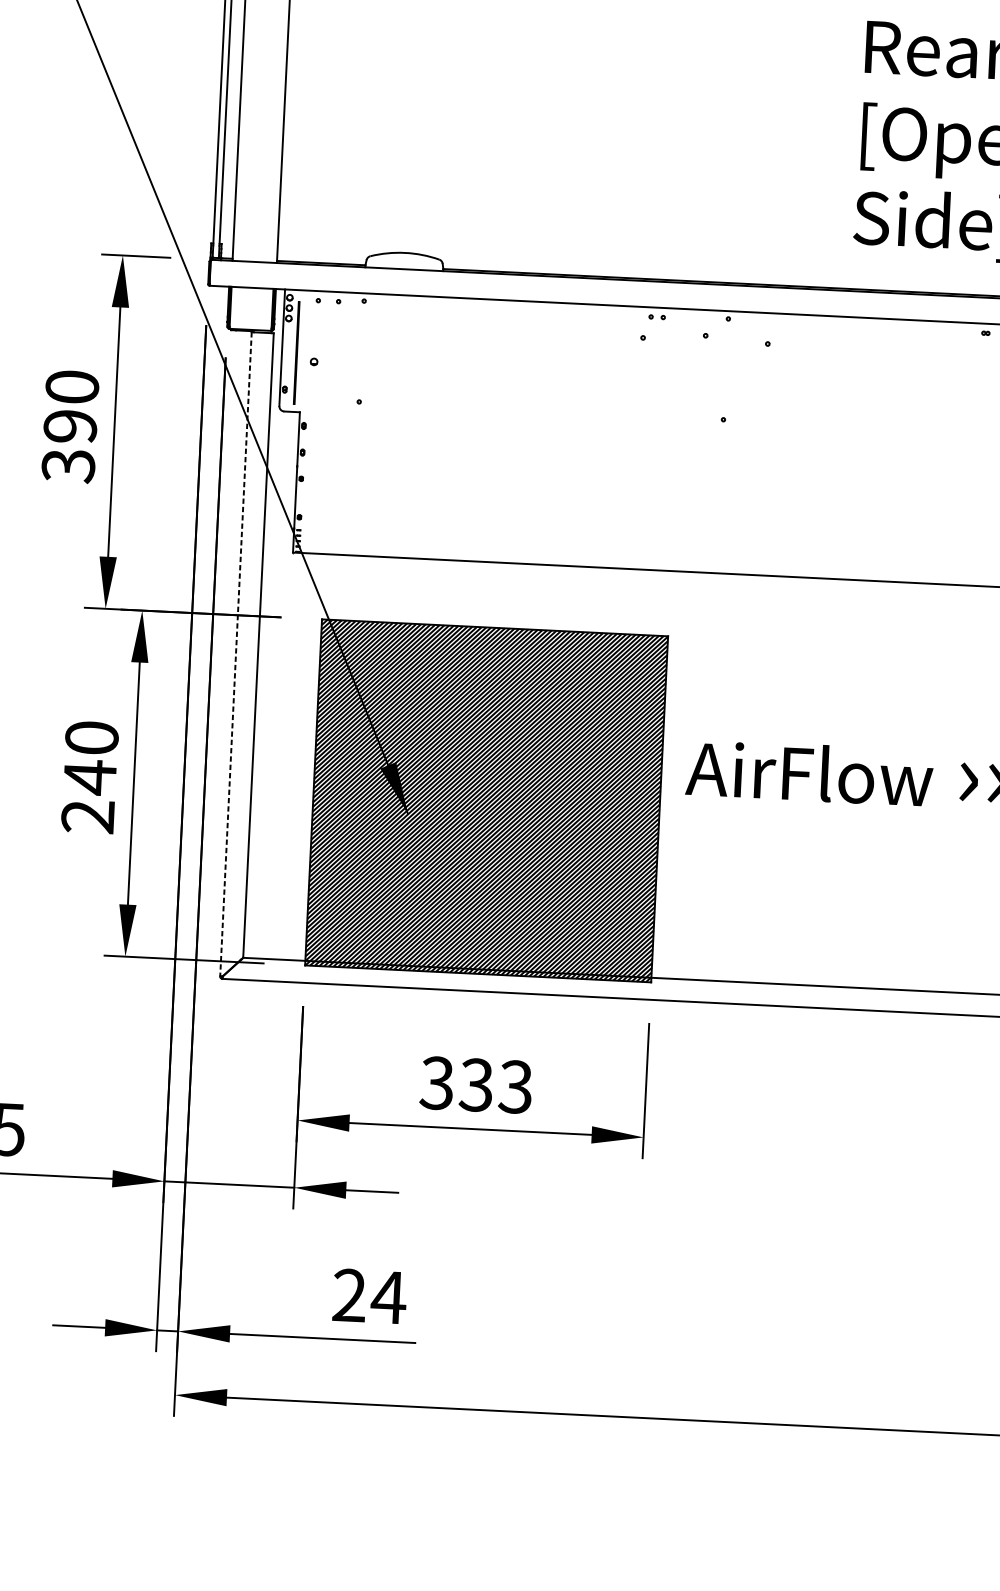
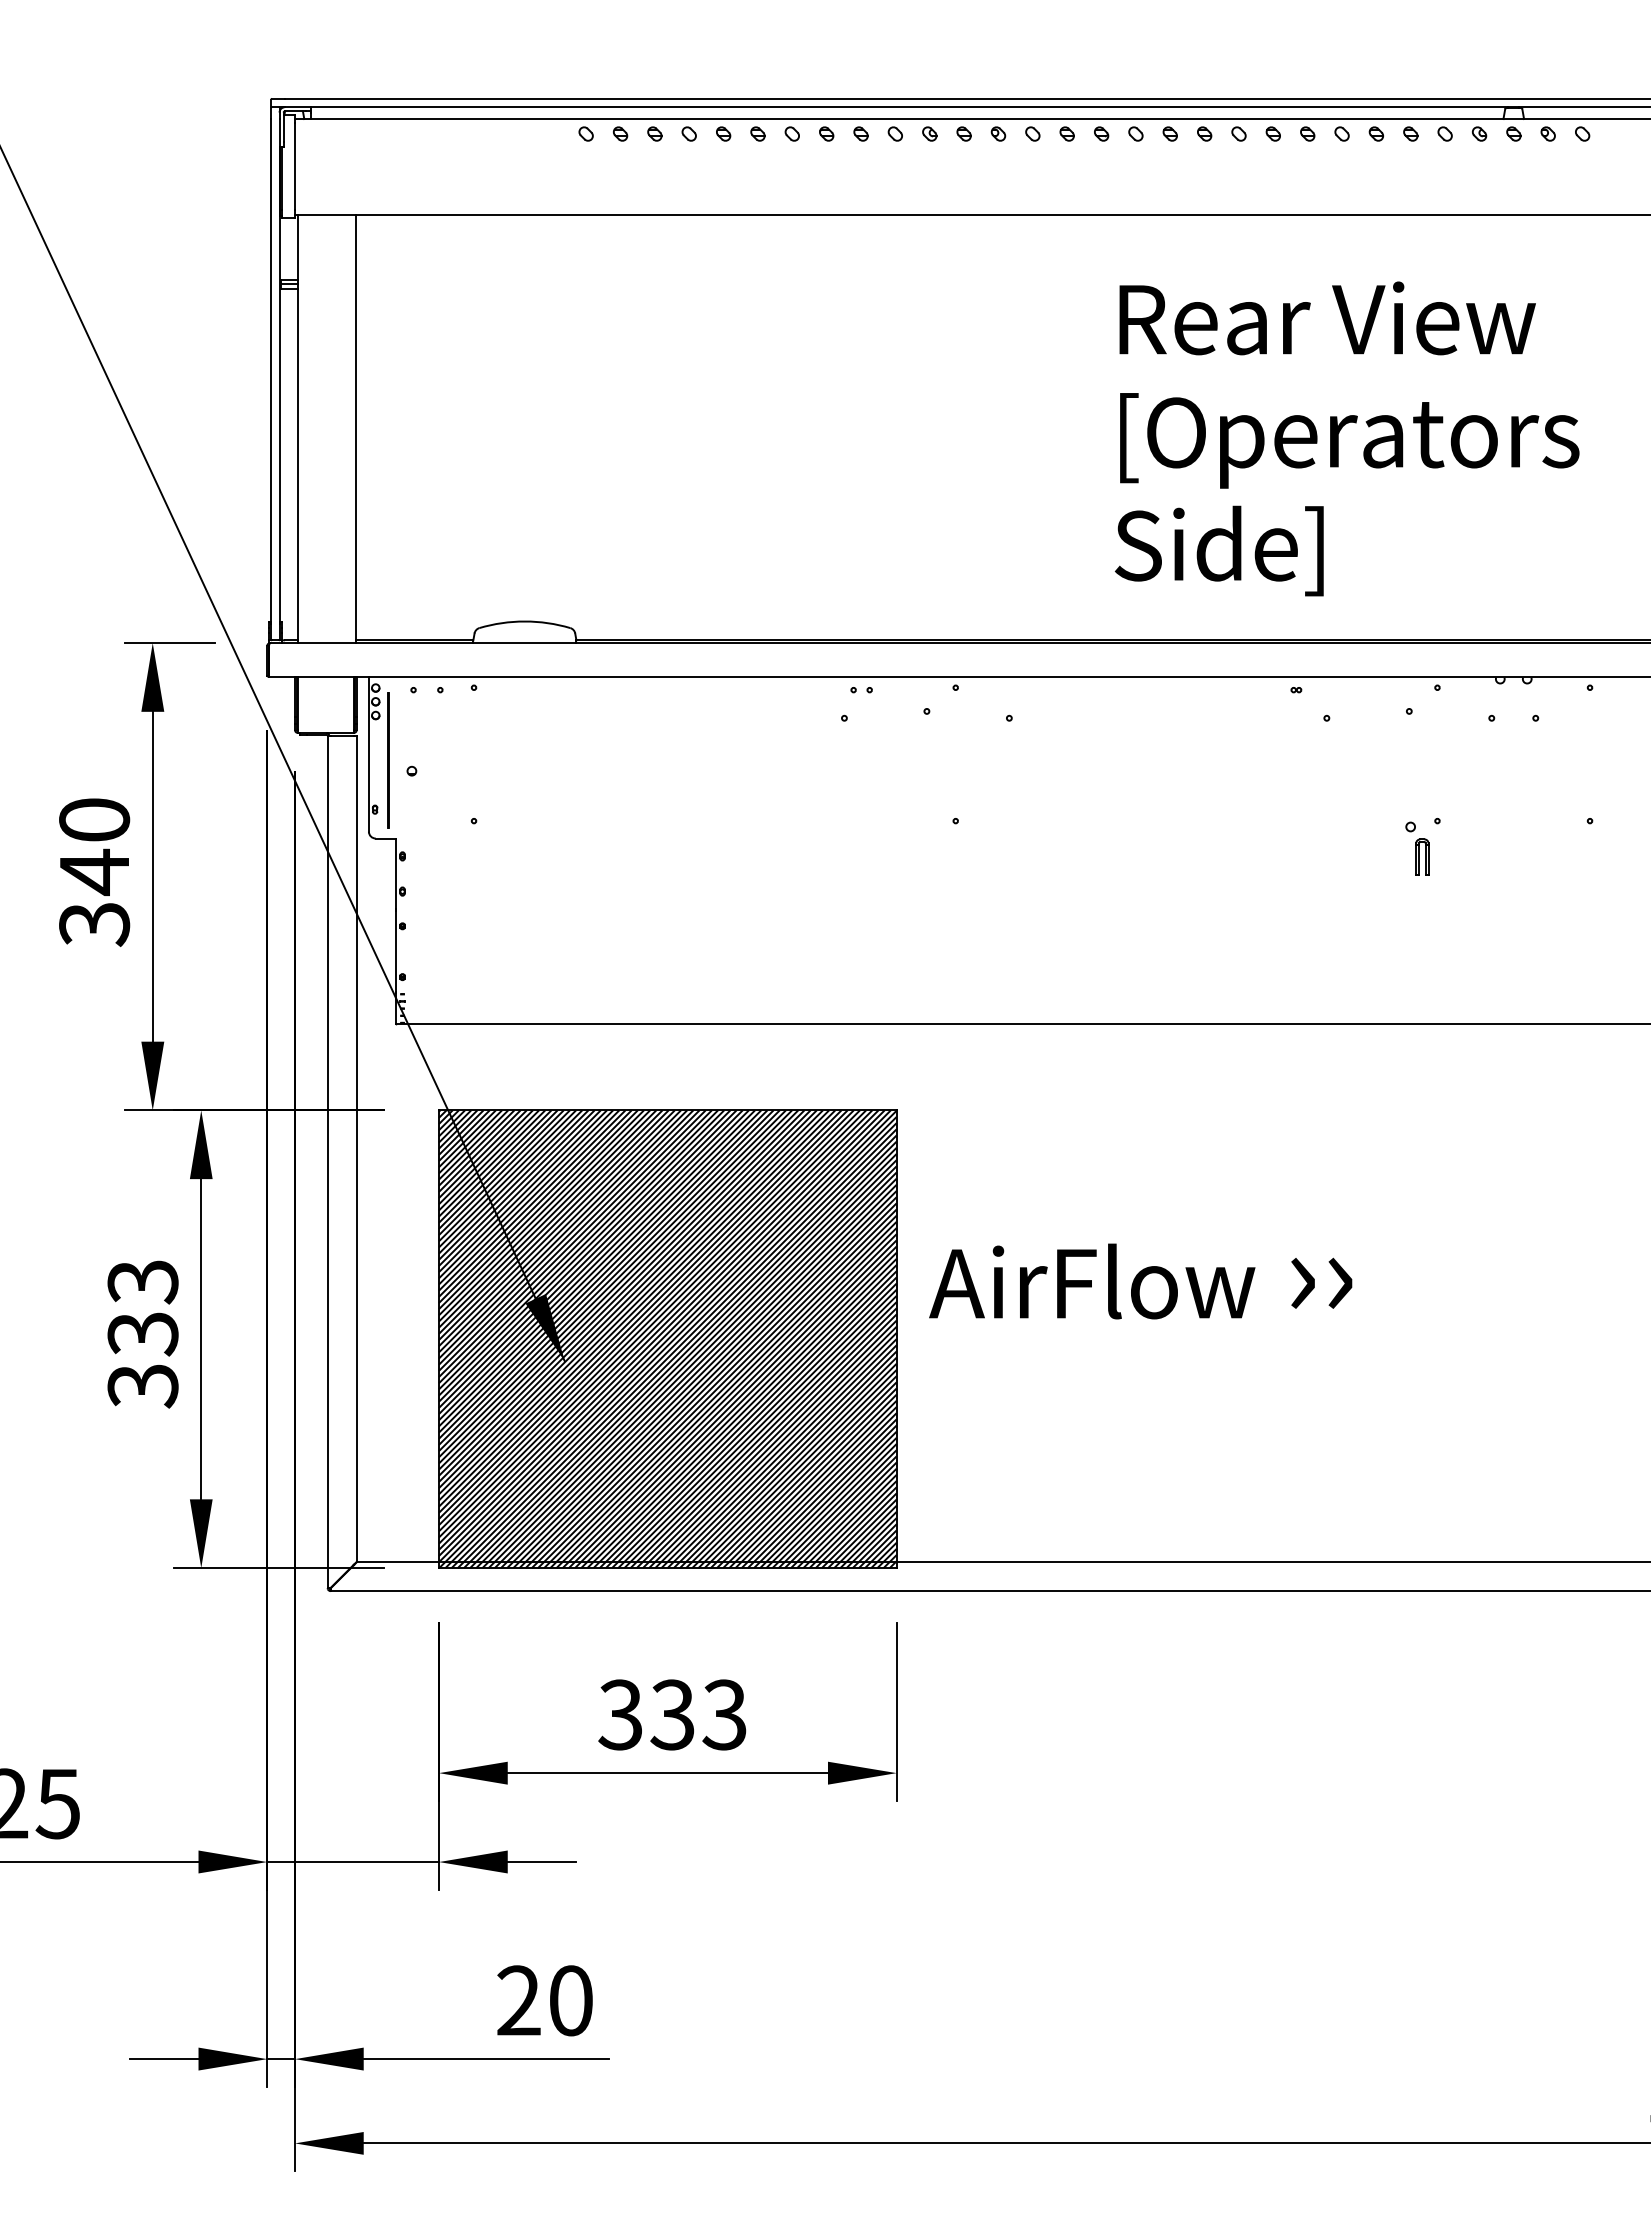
text: (70, 426) -> (94, 872), 390 -> 340
line: (235, 654) -> (327, 1162), dashed -> solid
text: (89, 777) -> (142, 1334), 240 -> 333
text: (388, 1297) -> (570, 2000), 24 -> 20

